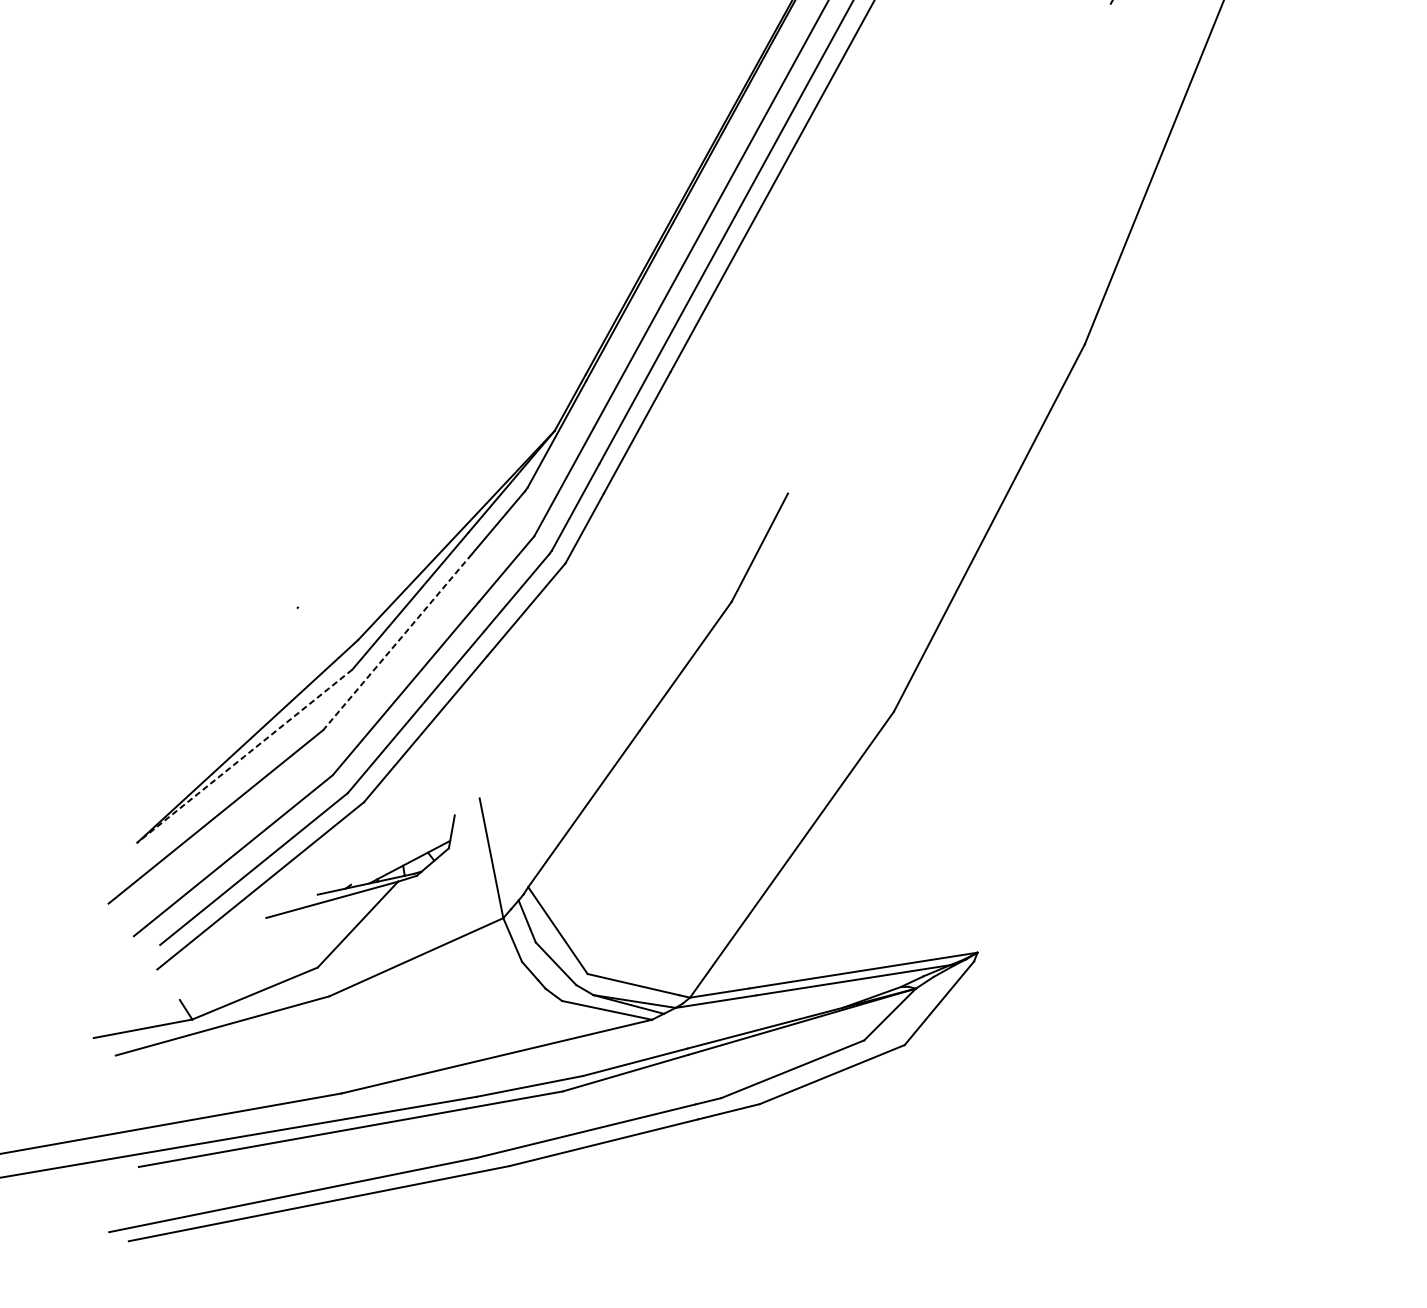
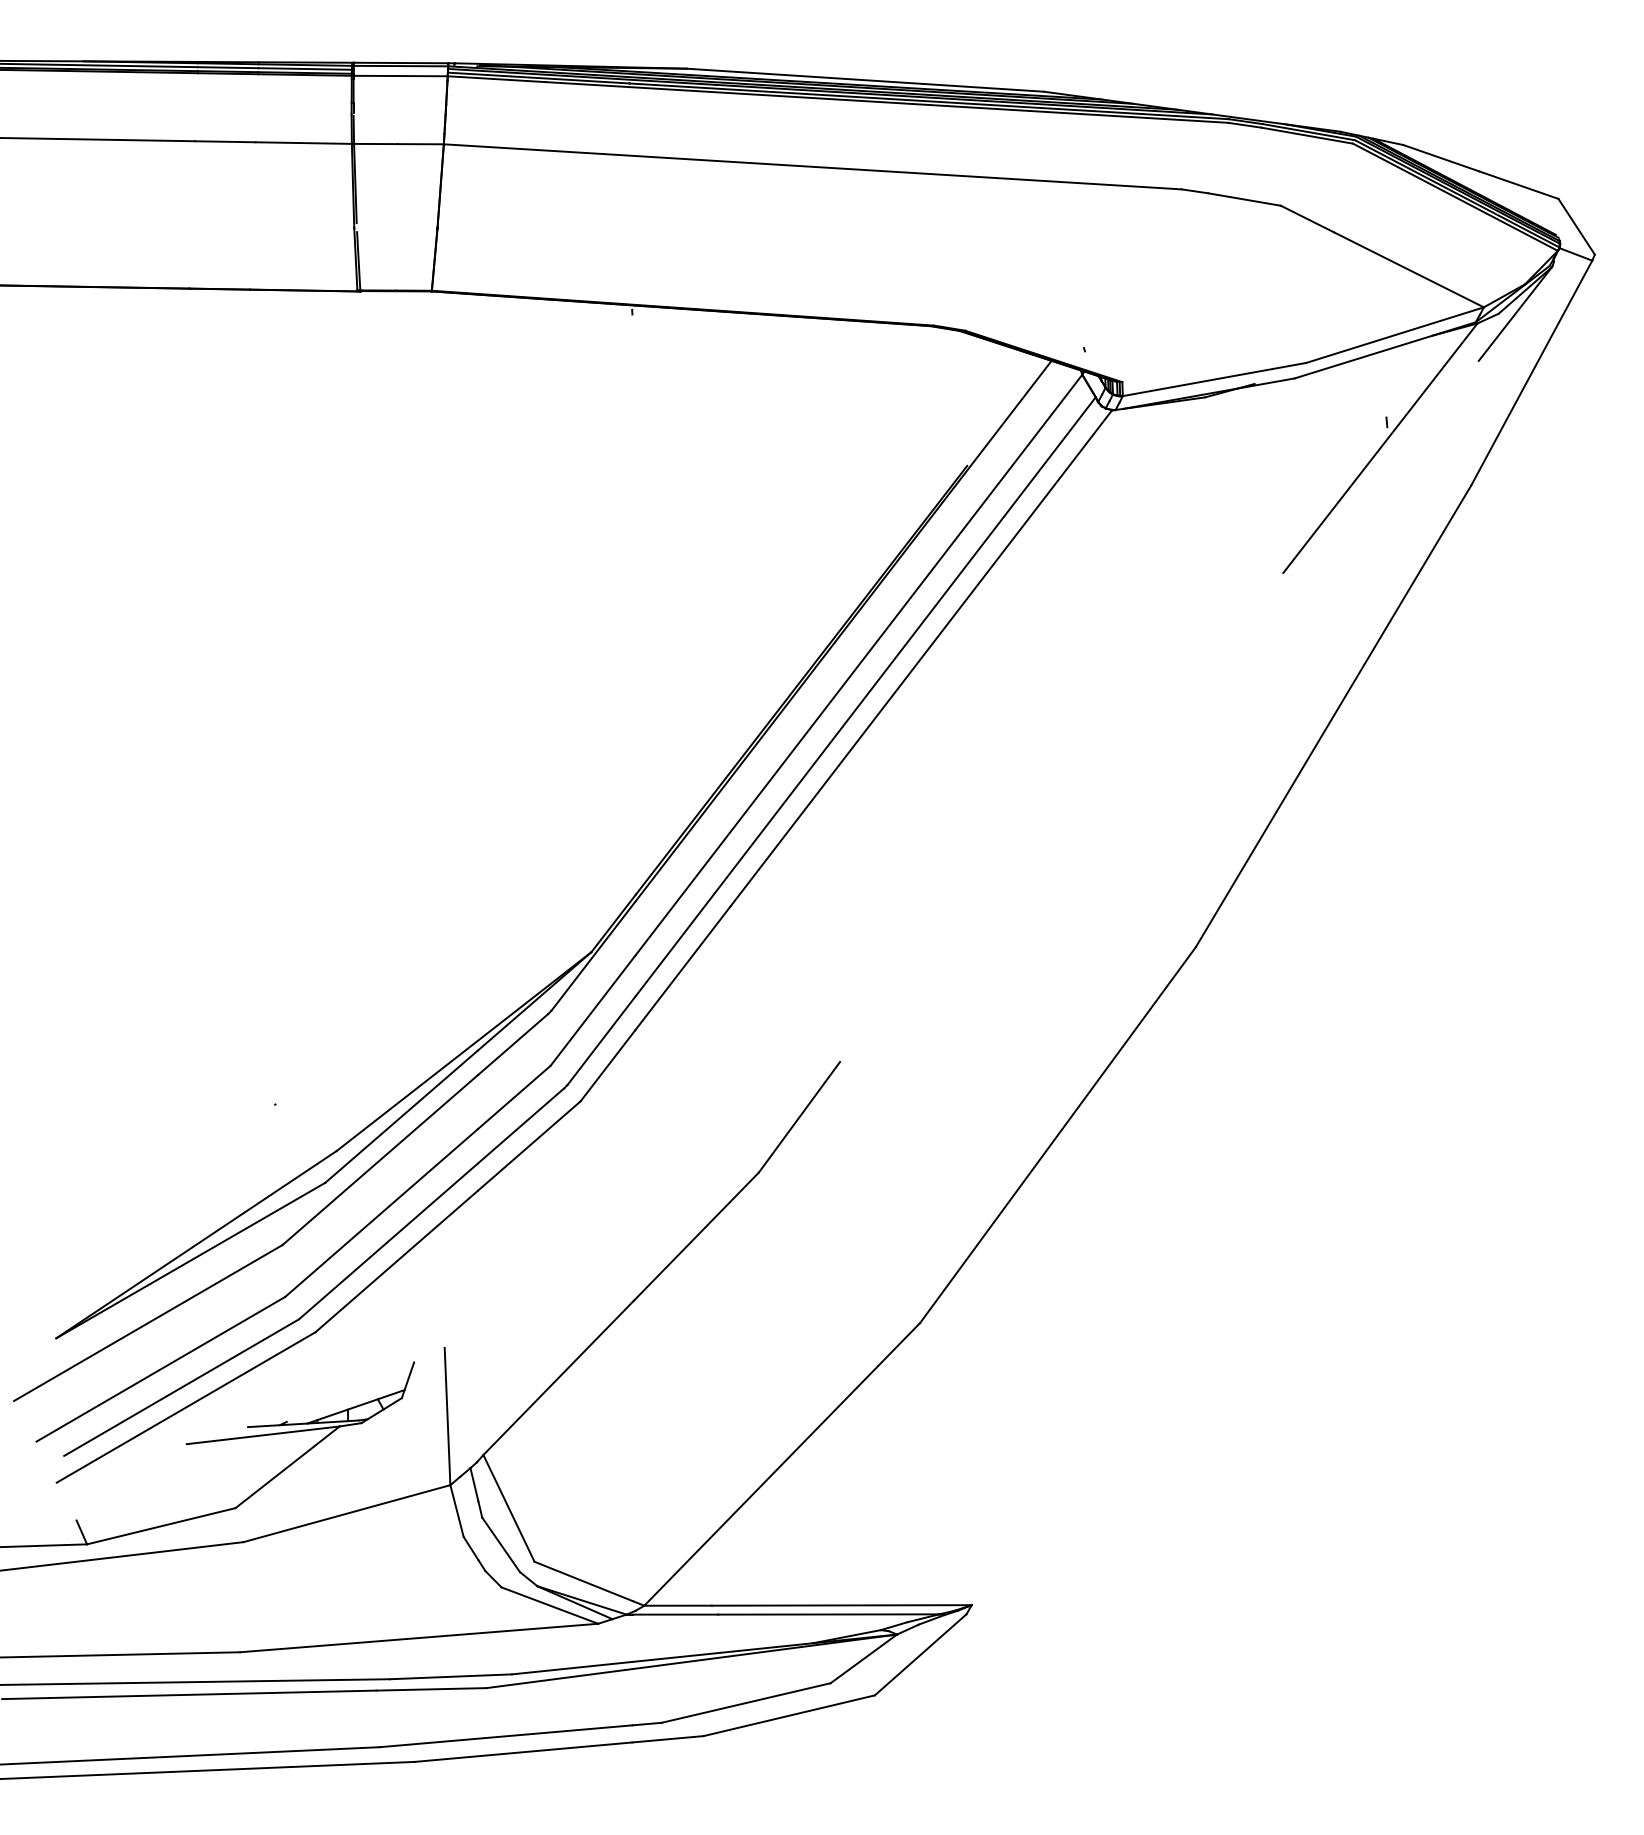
line: (397, 642) -> (380, 1160), dashed -> solid
line: (244, 756) -> (190, 1260), dashed -> solid

